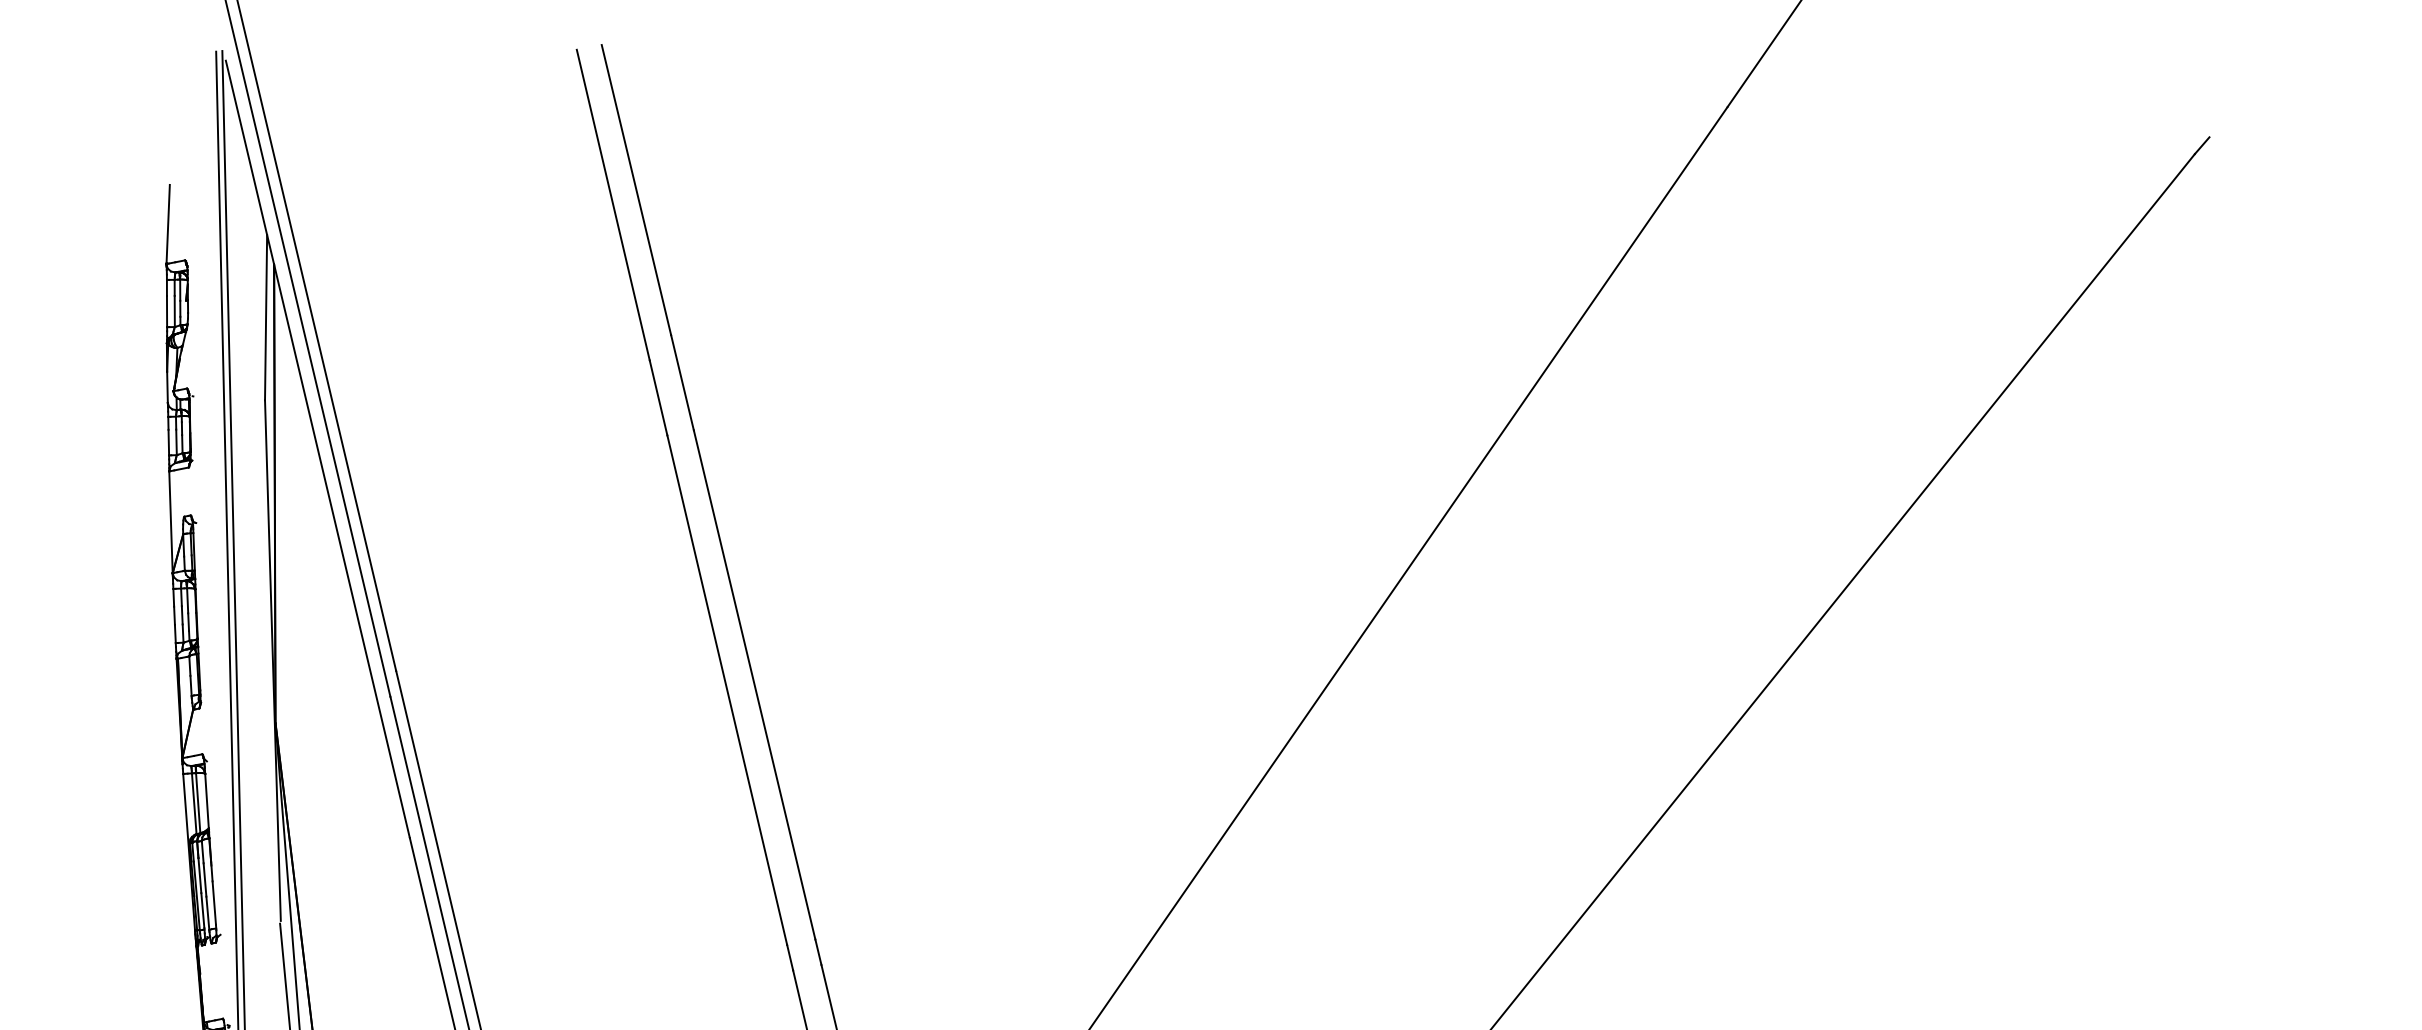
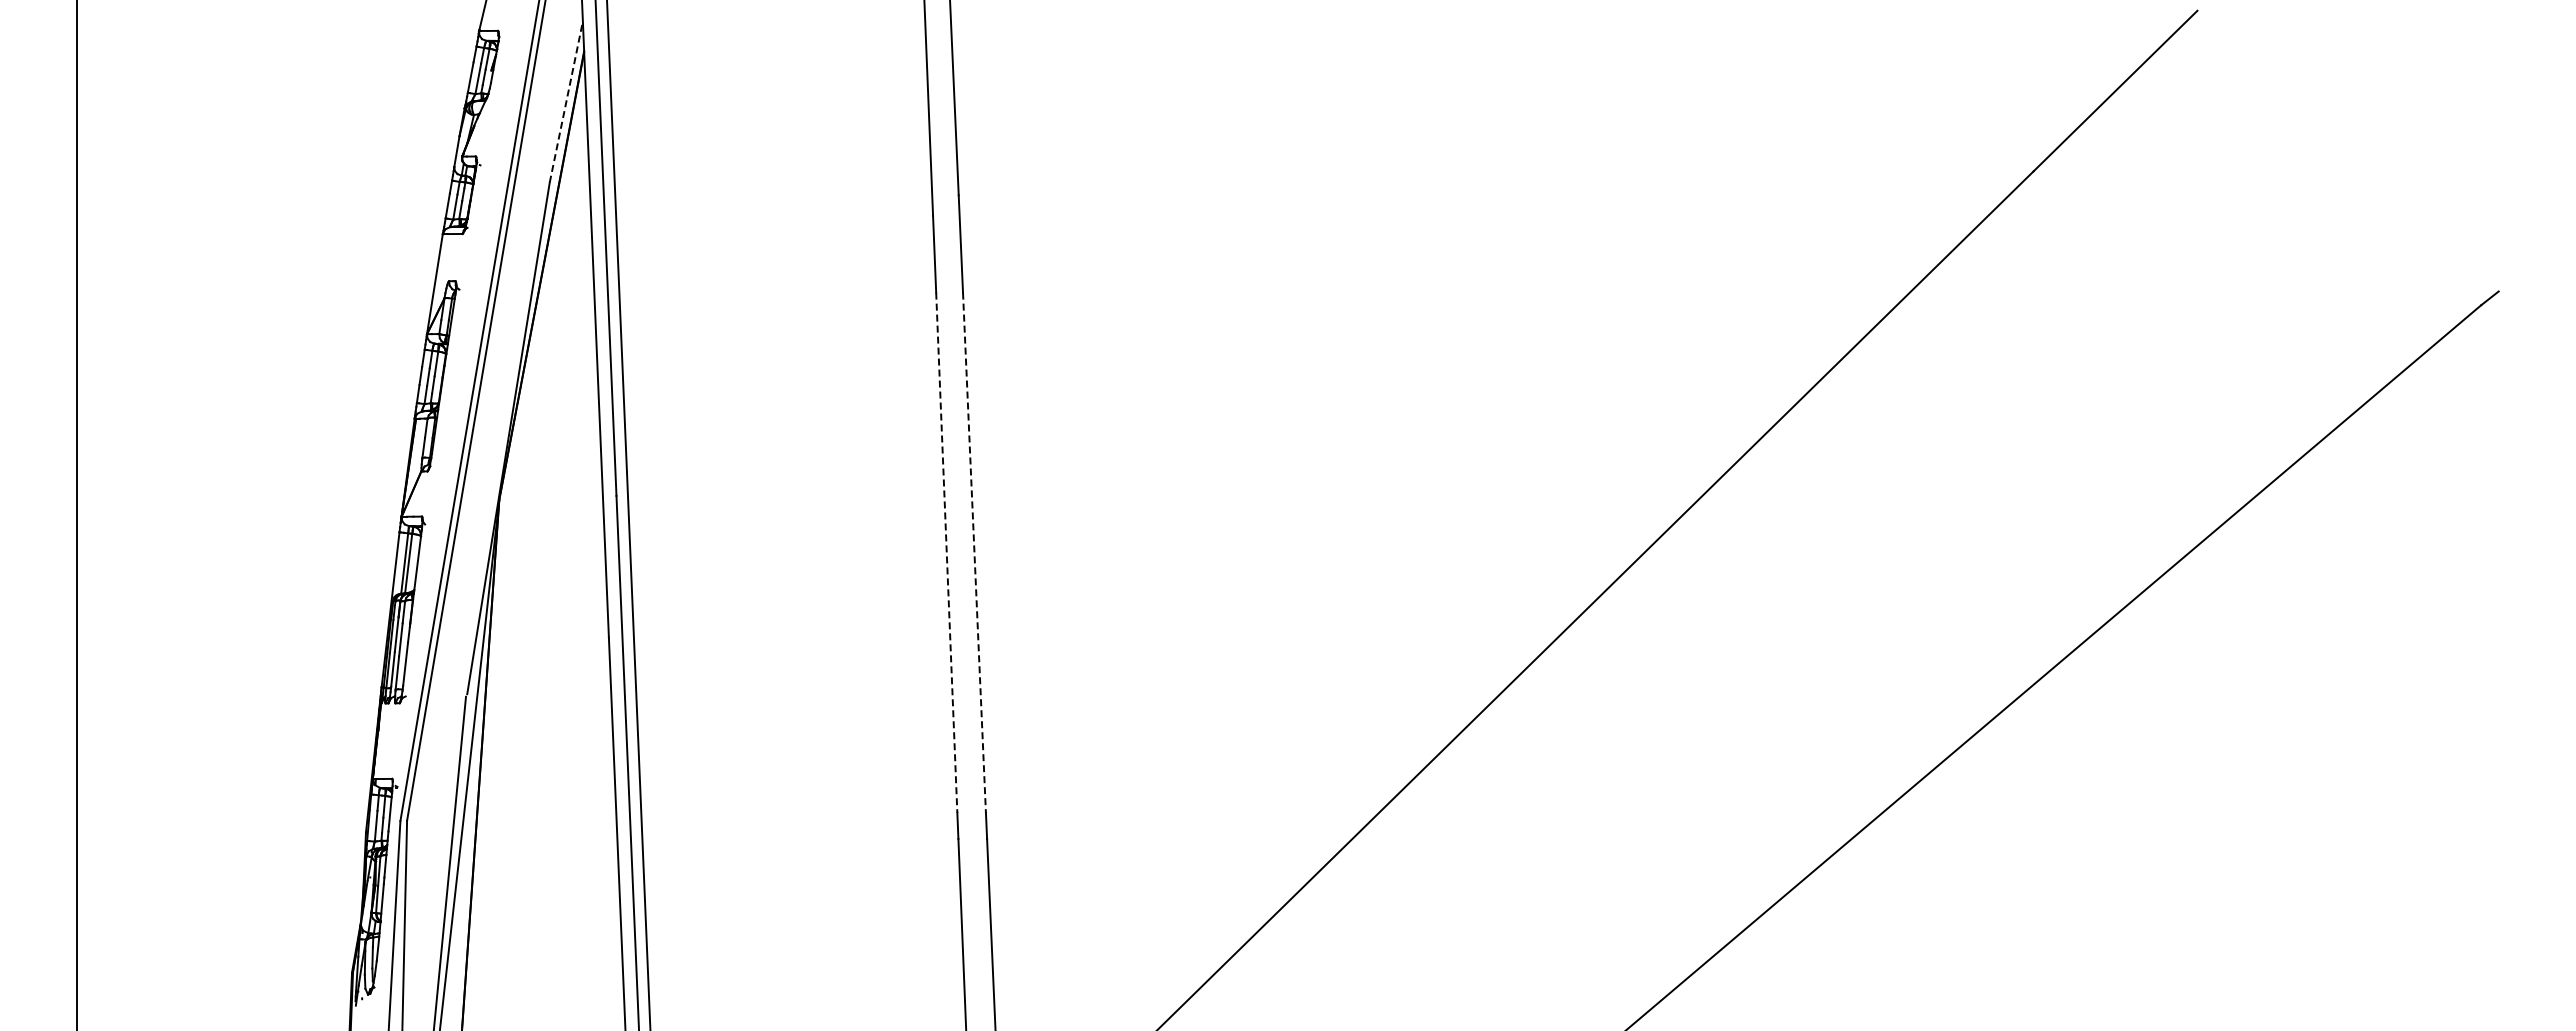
line: (266, 317) -> (566, 101), solid -> dashed
line: (754, 685) -> (974, 553), solid -> dashed
line: (727, 690) -> (946, 553), solid -> dashed

